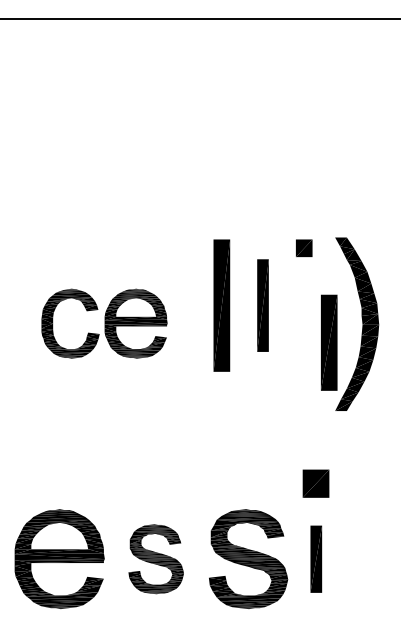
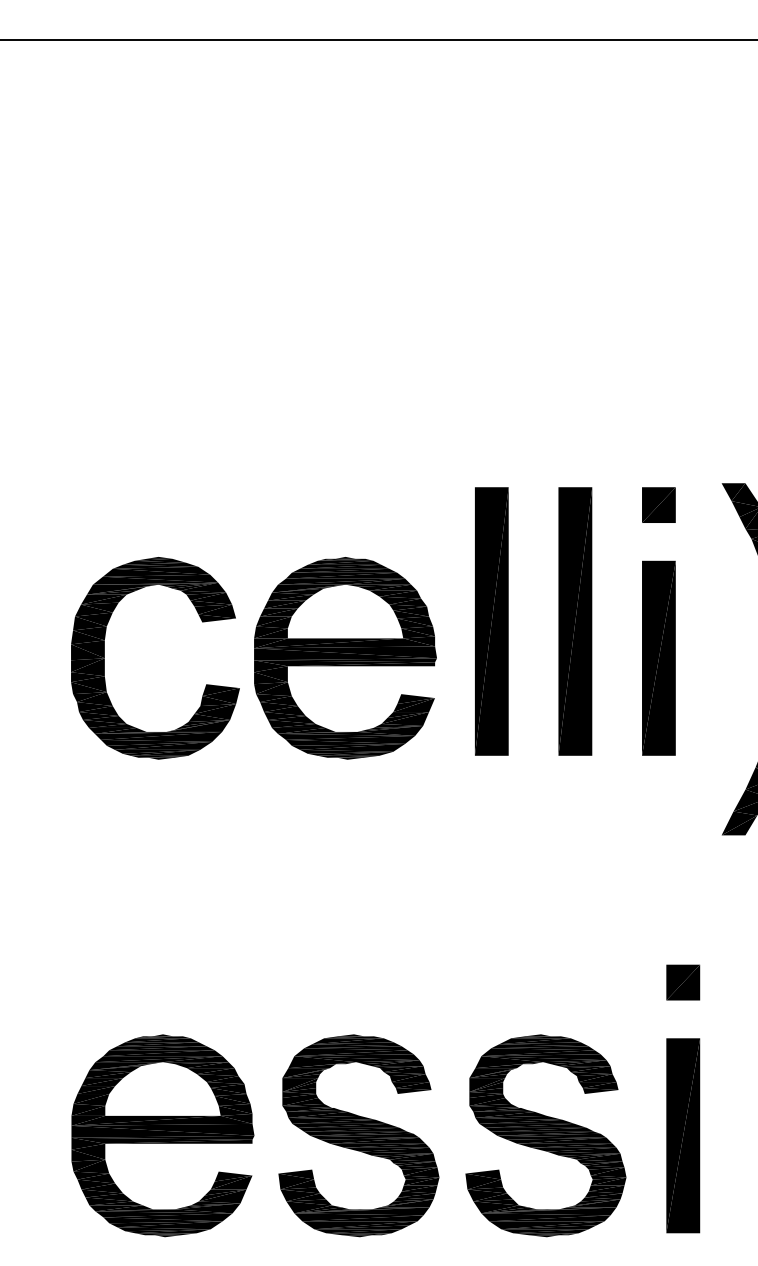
part: (262, 305) -> (574, 621), size x1.43
part: (104, 323) -> (253, 657), size x1.43
part: (329, 342) -> (659, 657), moved
part: (316, 483) -> (683, 982), size x0.62
part: (155, 559) -> (357, 1136), size x1.43
part: (316, 559) -> (683, 1136), size x1.43

